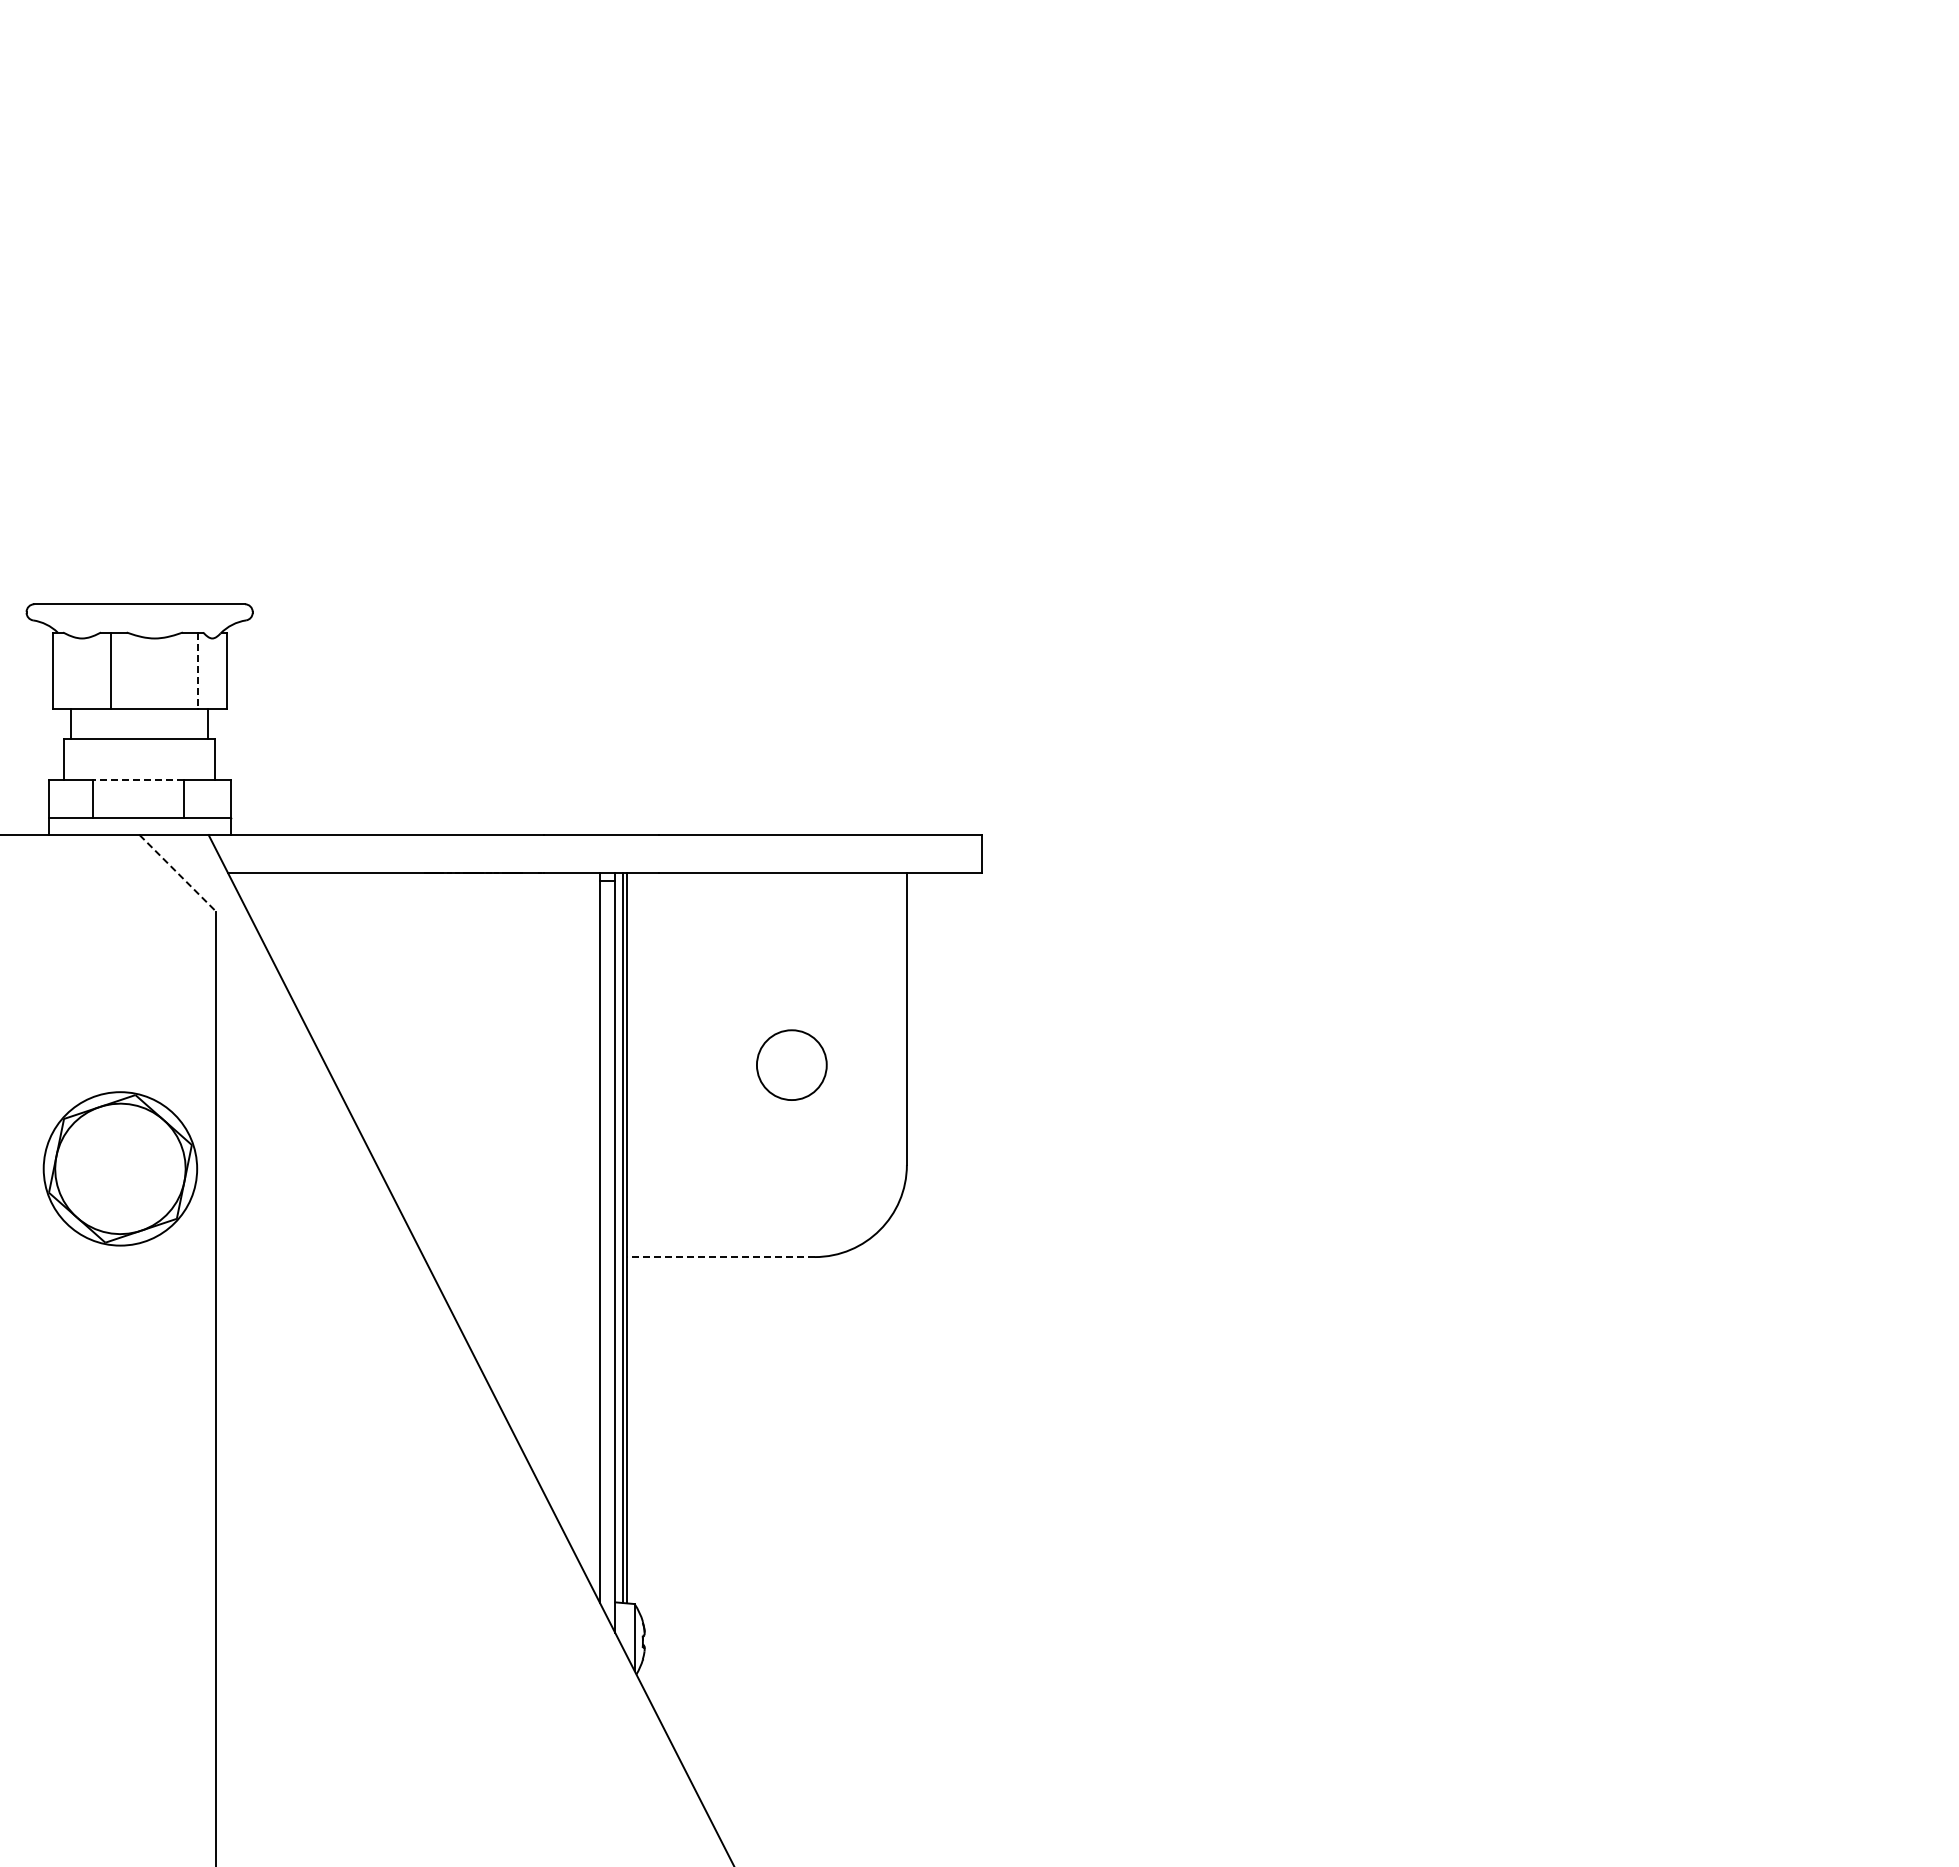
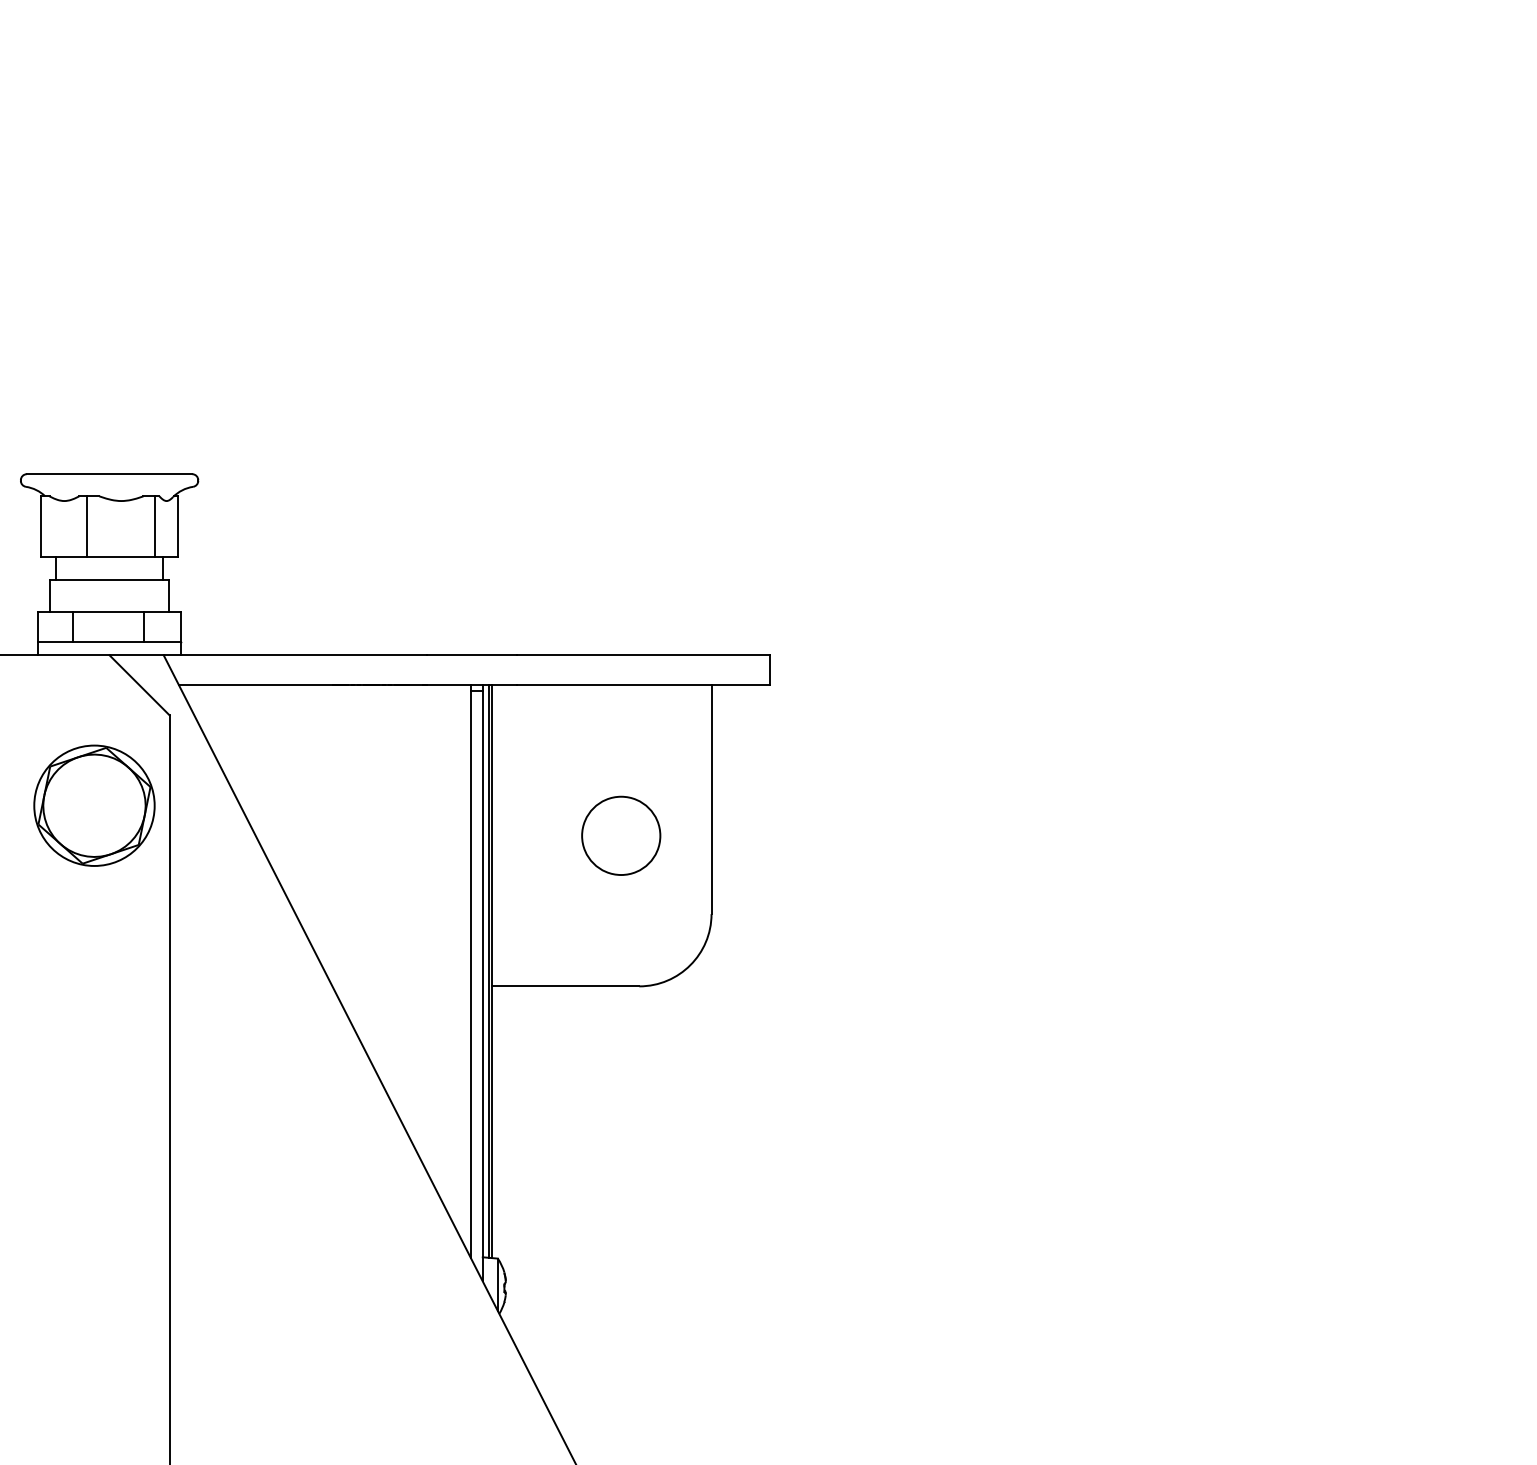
line: (198, 671) -> (155, 526), dashed -> solid
line: (138, 779) -> (108, 611), dashed -> solid
line: (178, 873) -> (140, 685), dashed -> solid
circle: (791, 1064) -> (620, 835), size x1.43
part: (120, 1168) -> (94, 805), moved
line: (720, 1257) -> (565, 986), dashed -> solid

